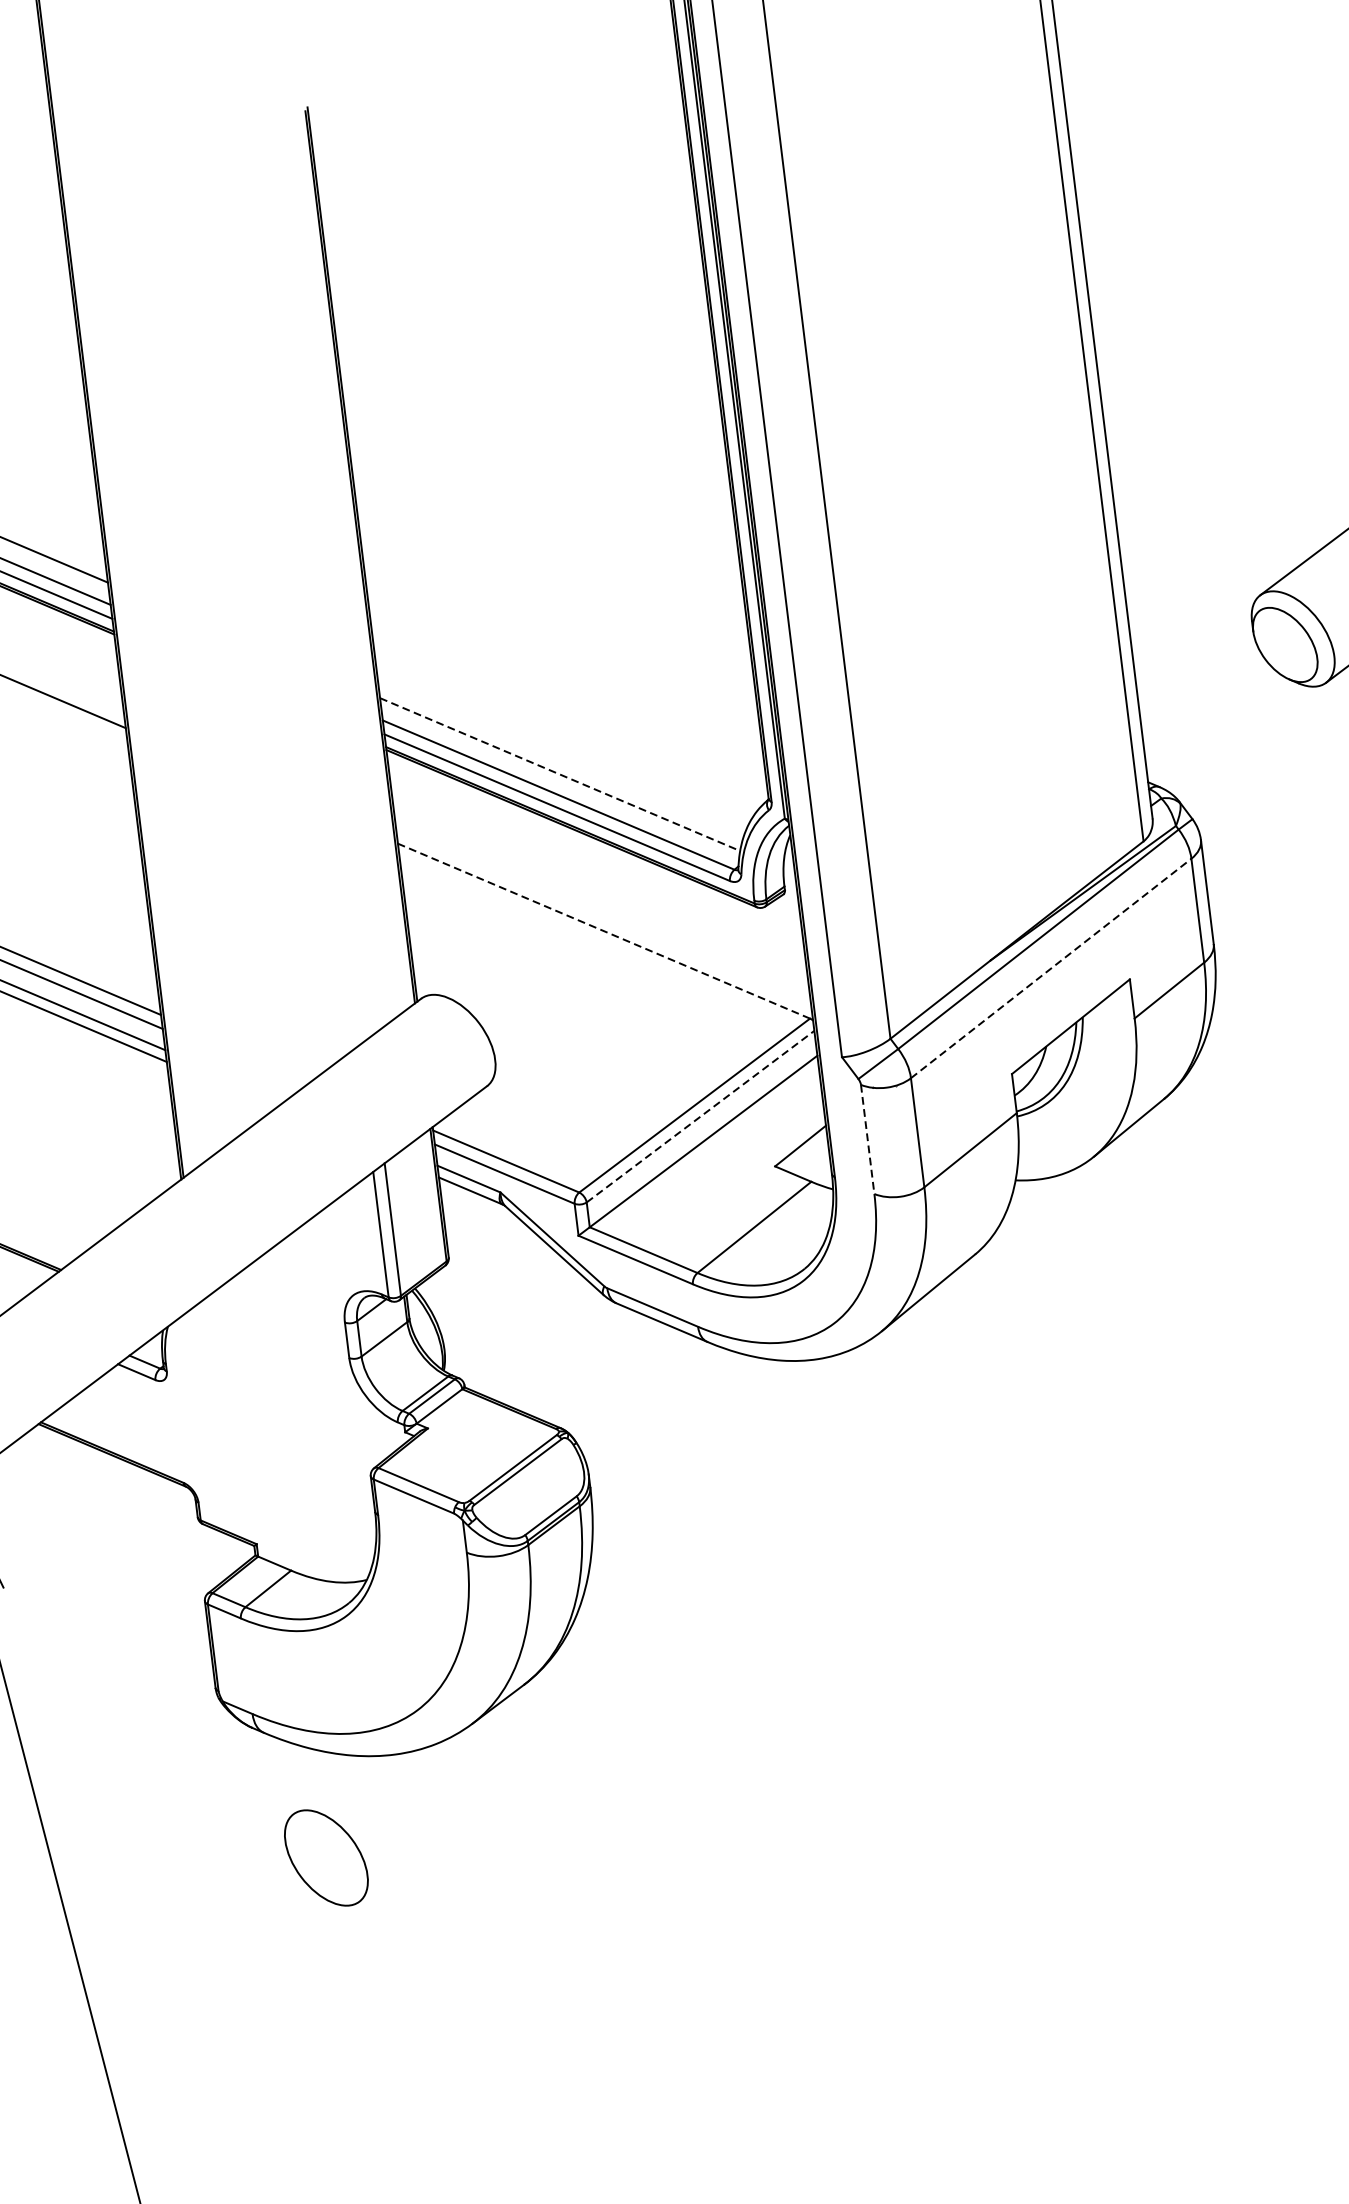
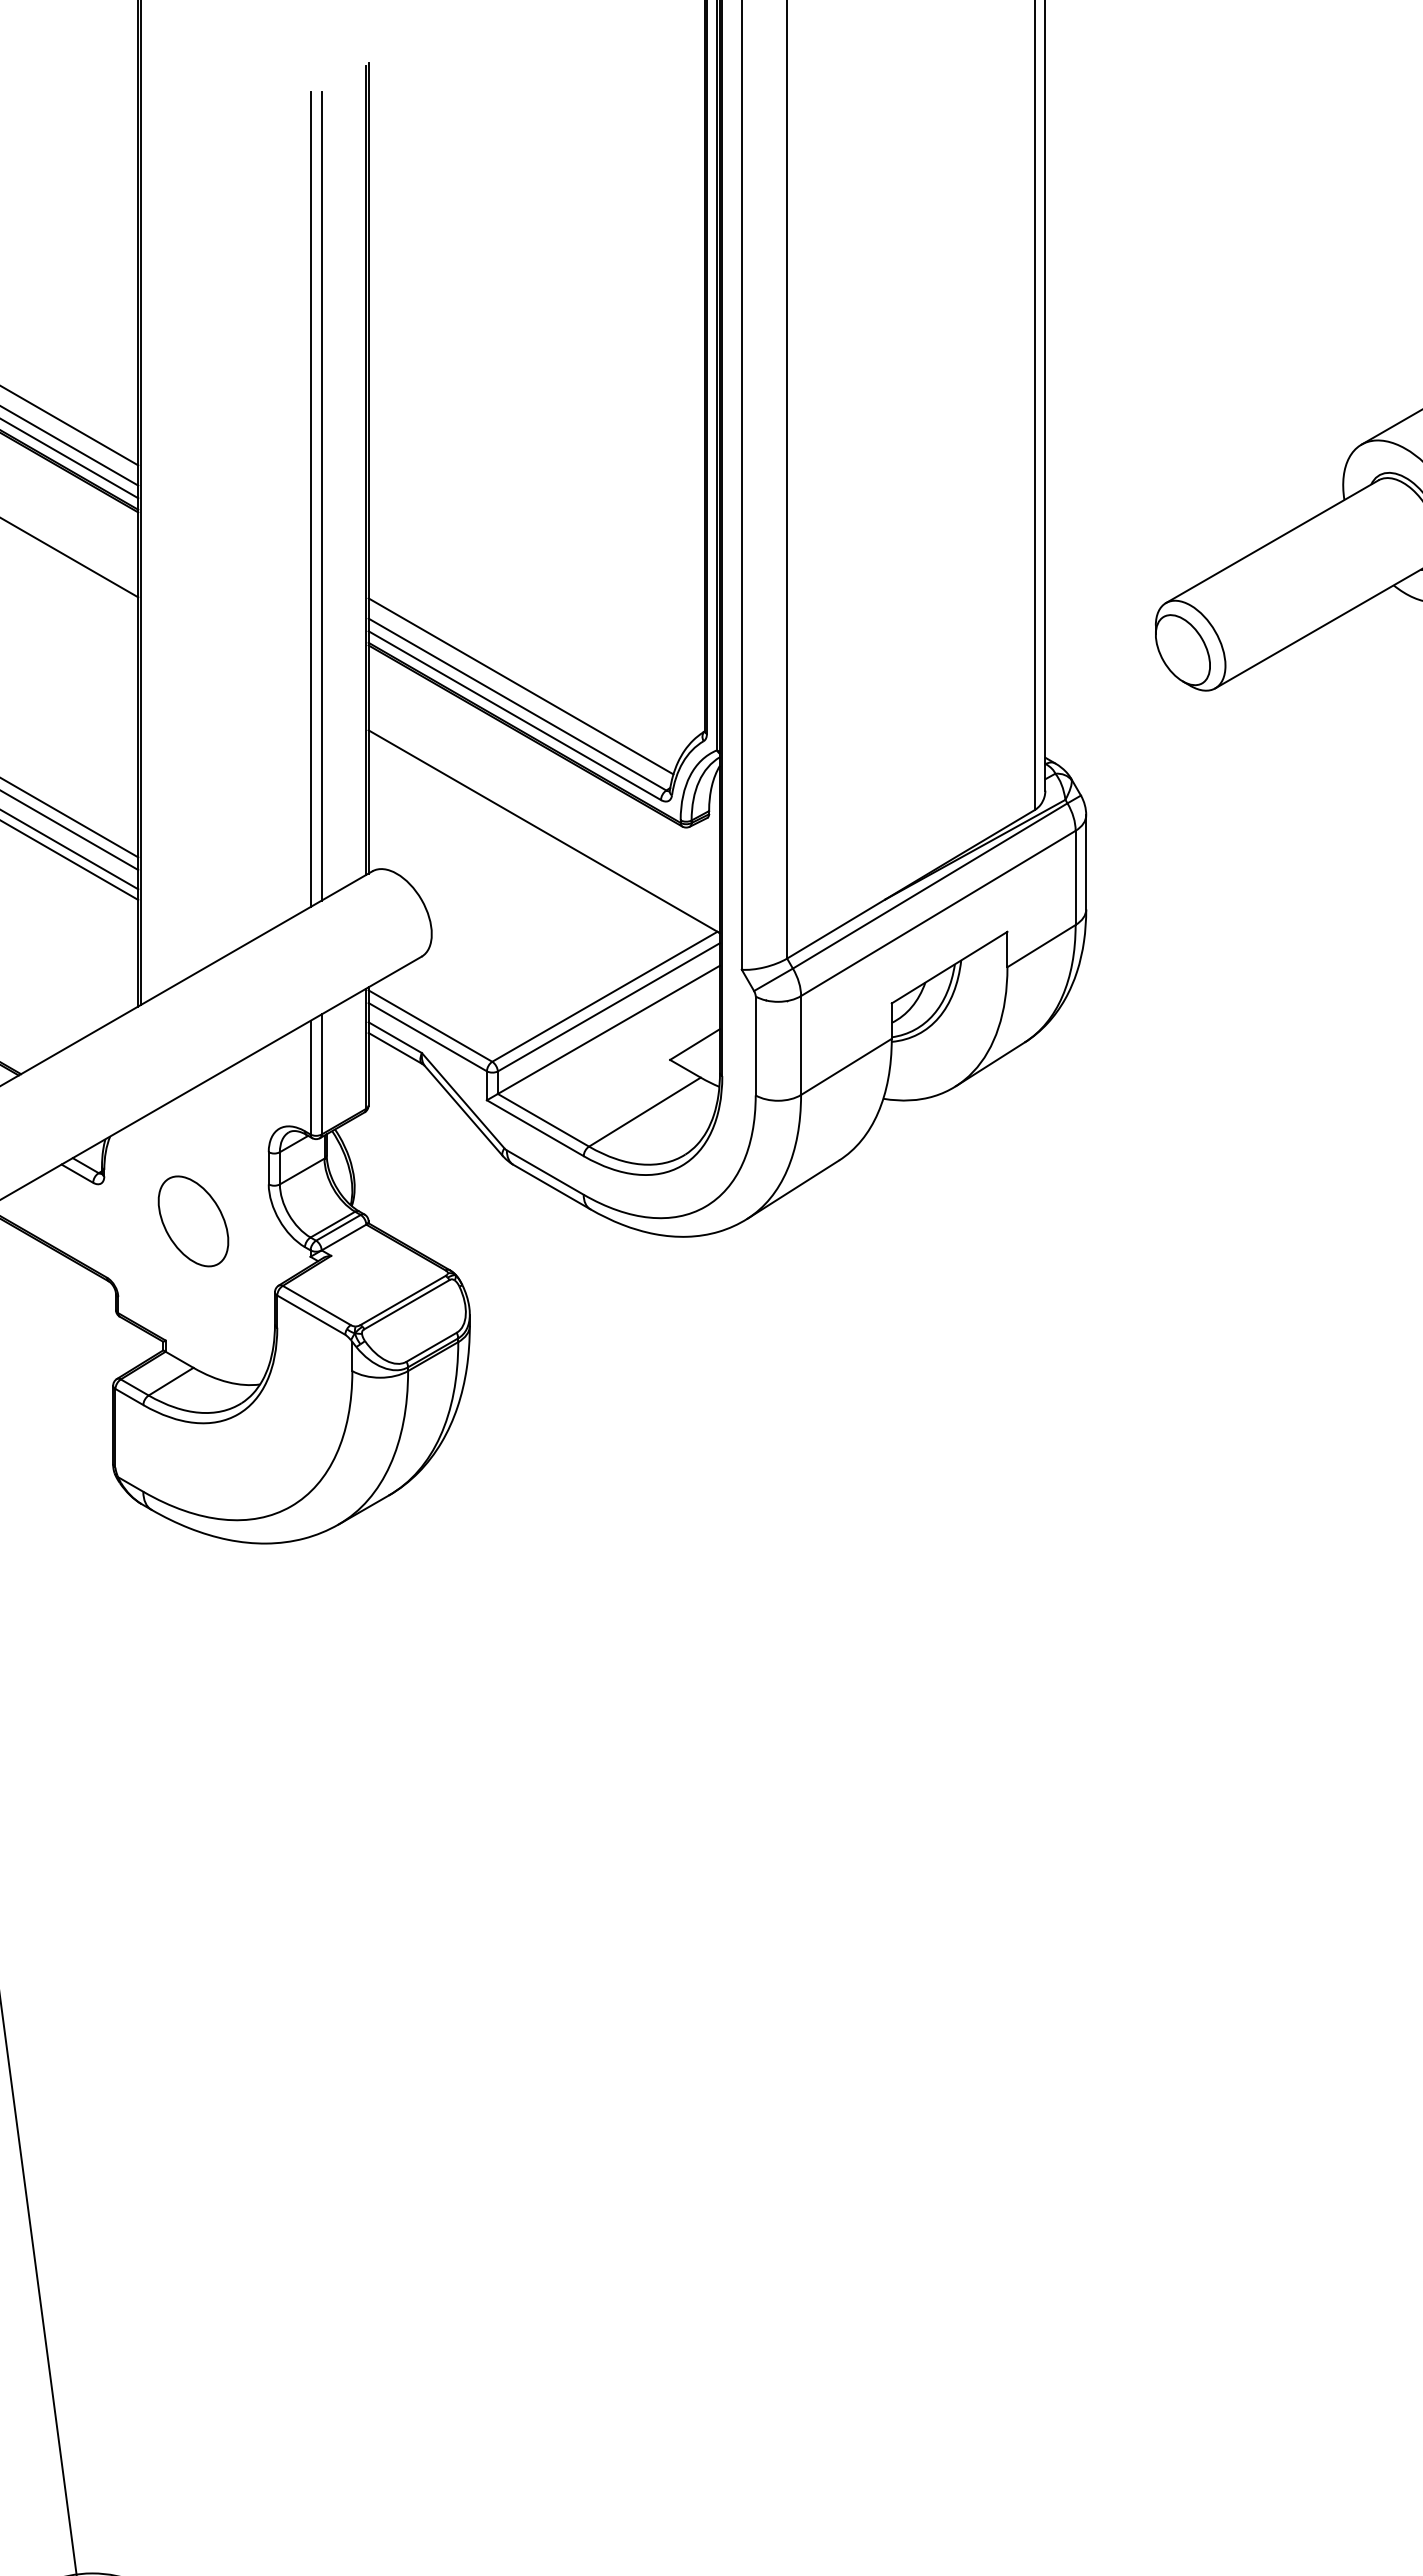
line: (314, 591) -> (321, 495), added
line: (302, 596) -> (310, 499), added
line: (560, 774) -> (521, 686), dashed -> solid
line: (603, 930) -> (542, 830), dashed -> solid
line: (1051, 968) -> (938, 913), dashed -> solid
line: (701, 1116) -> (609, 1007), dashed -> solid
line: (867, 1140) -> (755, 1046), dashed -> solid
part: (326, 1858) -> (193, 1221), moved

